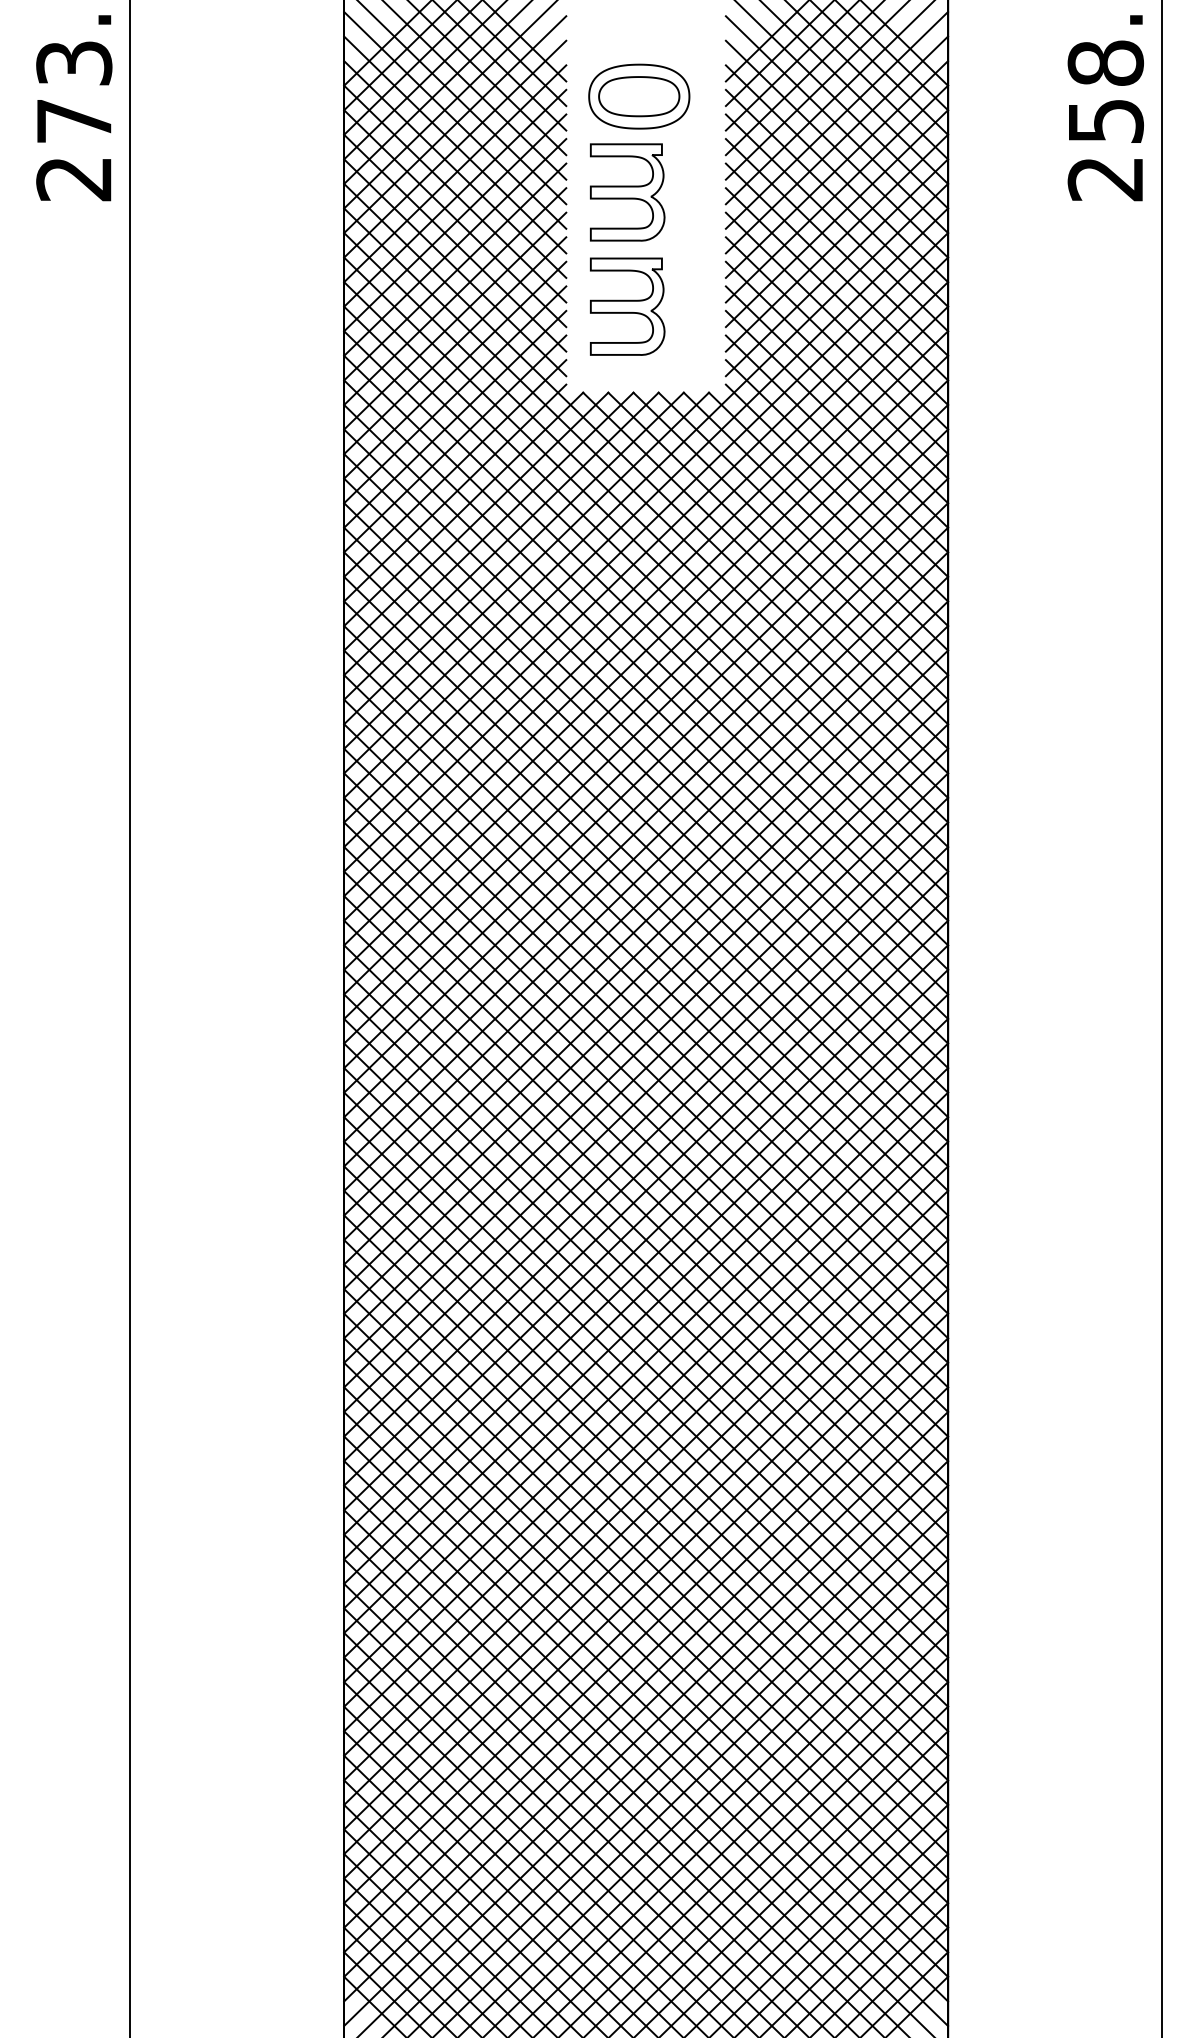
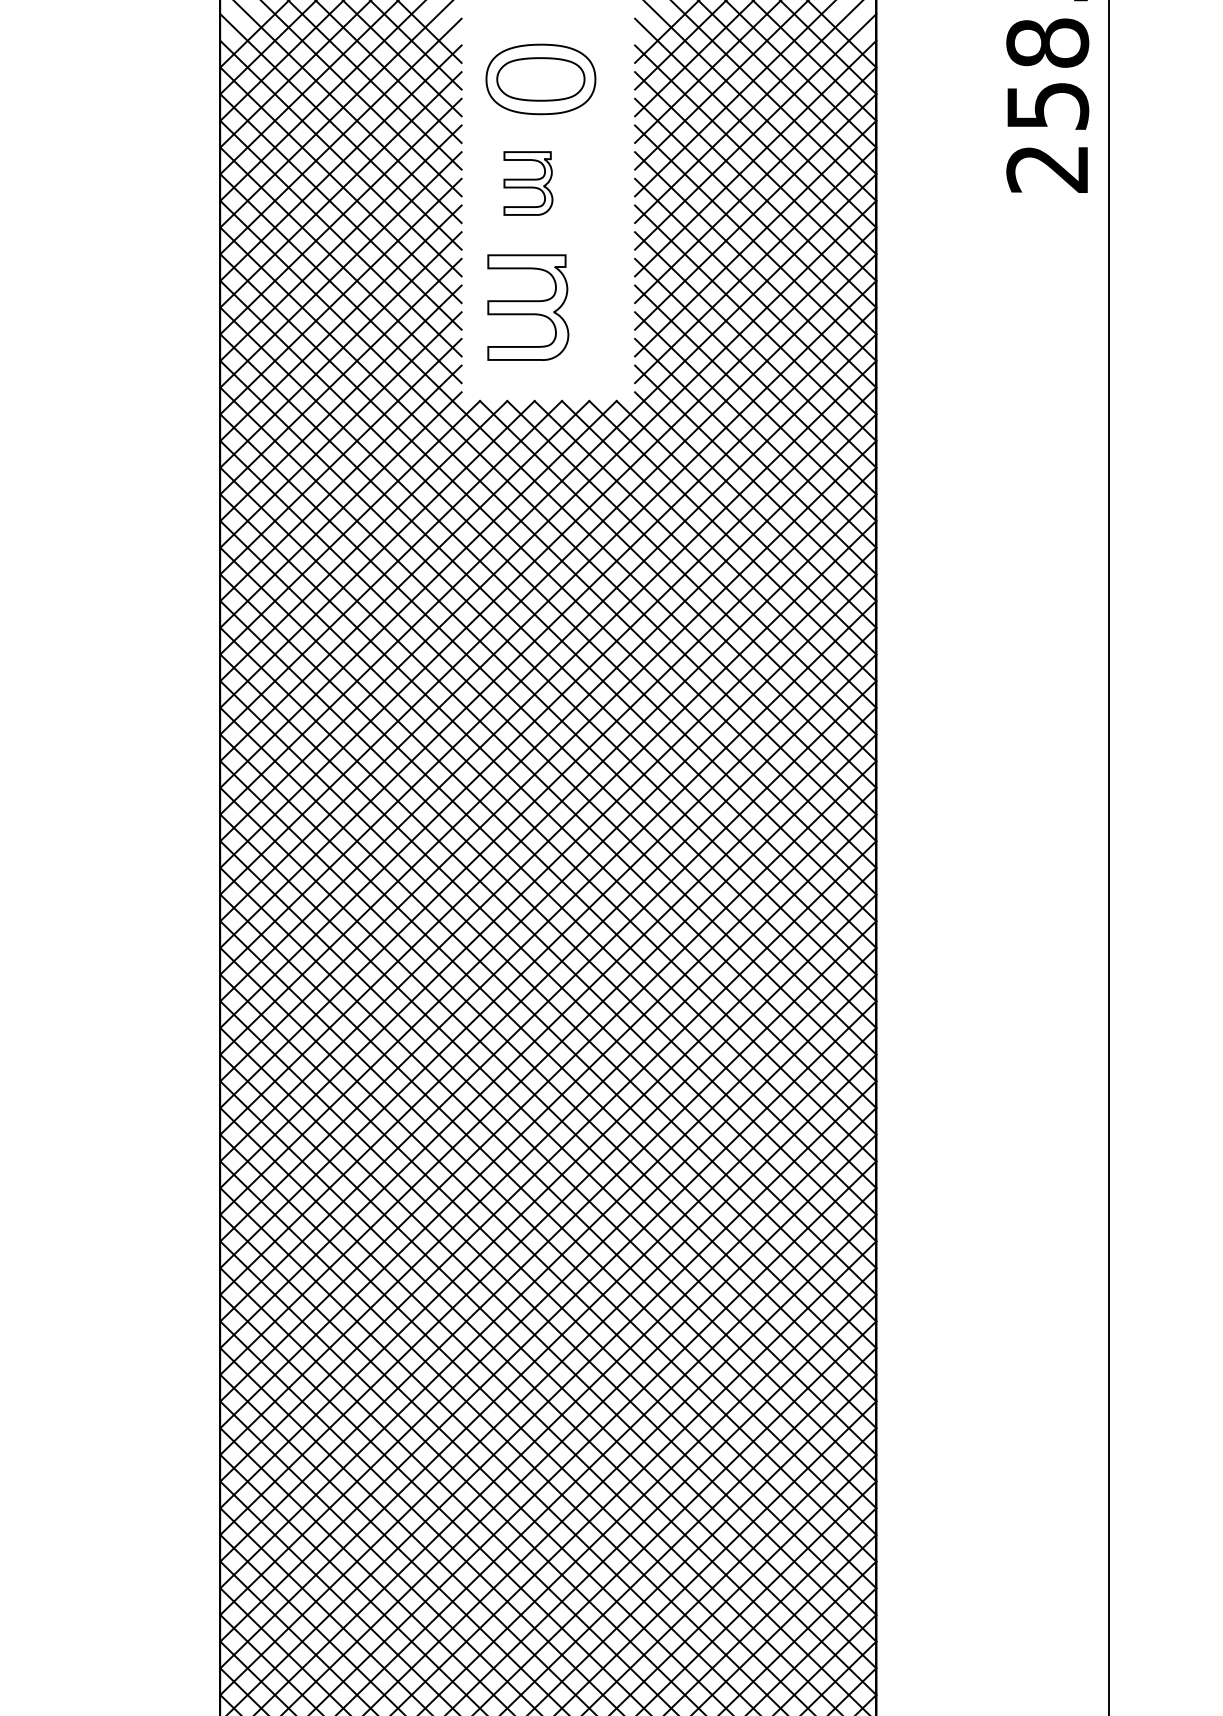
part: (627, 192) -> (528, 183), size x0.6

